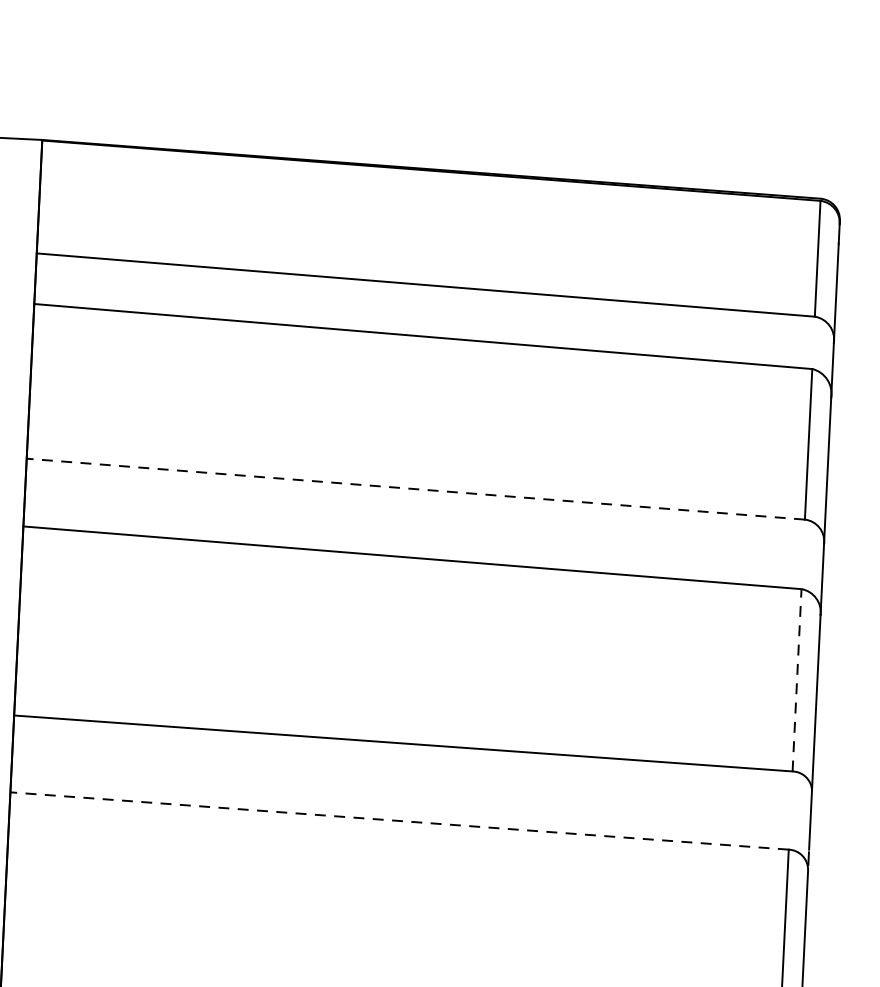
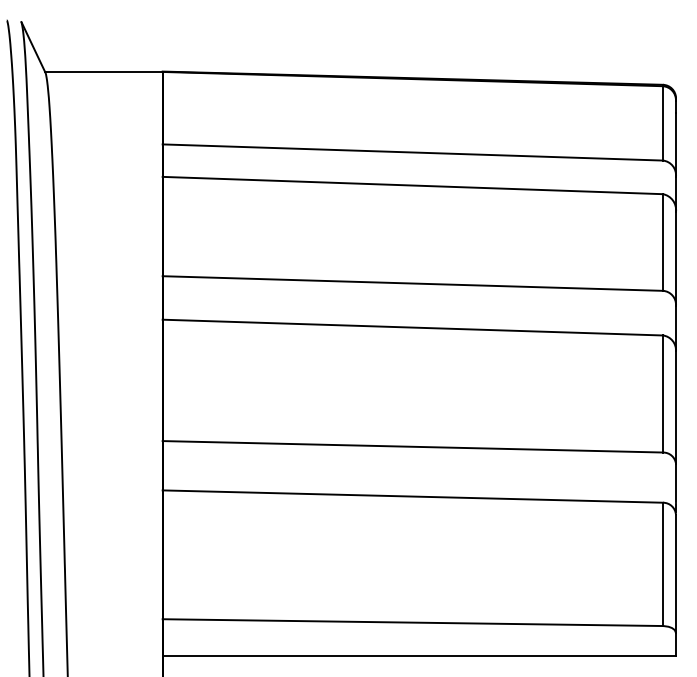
line: (415, 489) -> (412, 283), dashed -> solid
line: (796, 681) -> (662, 394), dashed -> solid
line: (399, 820) -> (412, 496), dashed -> solid

